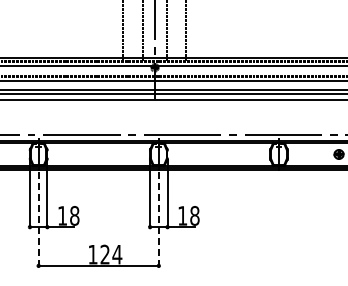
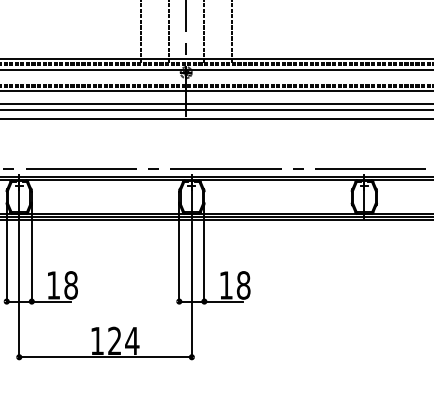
line: (38, 219) -> (19, 290), dashed -> solid
line: (158, 219) -> (191, 290), dashed -> solid

